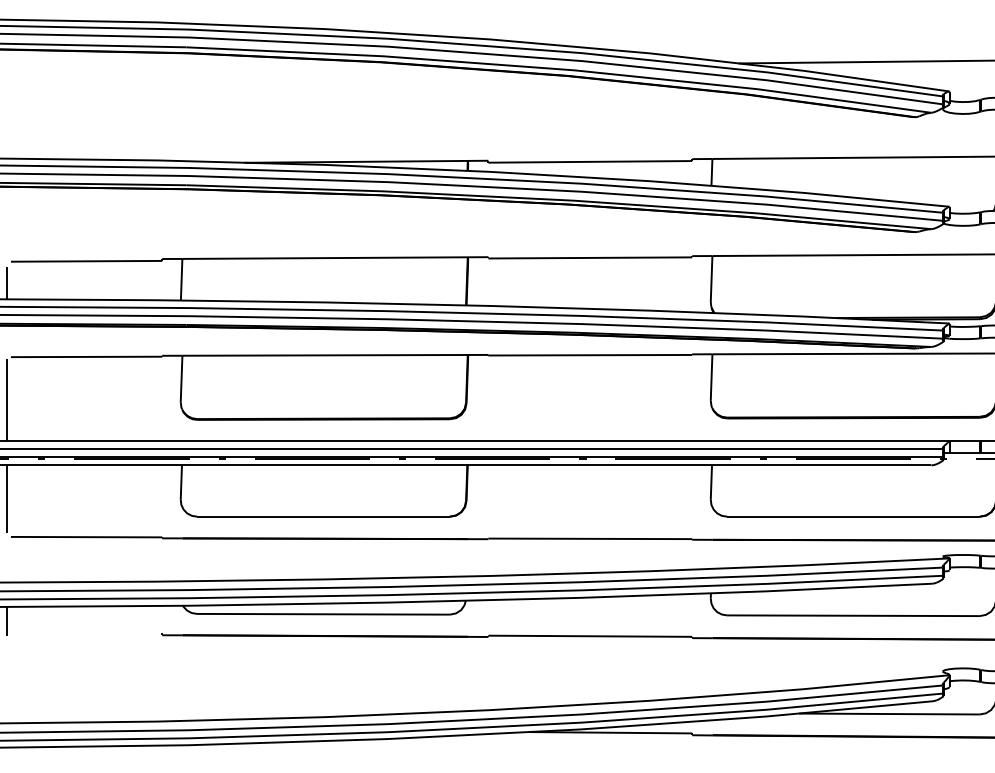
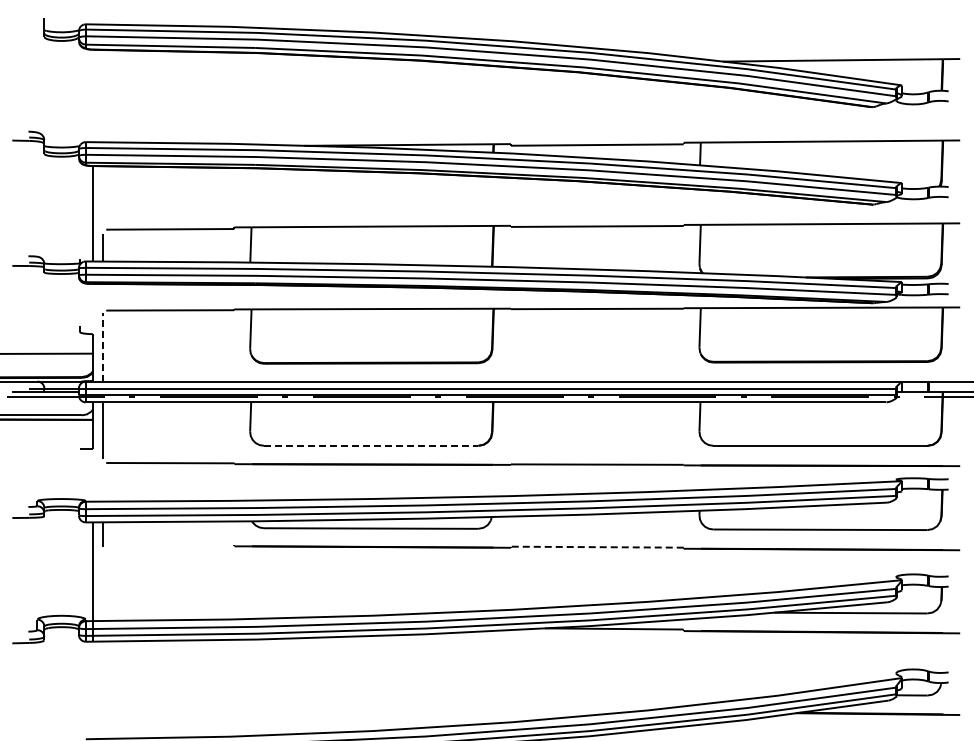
line: (6, 400) -> (102, 347), solid -> dashed
line: (323, 516) -> (371, 445), solid -> dashed
line: (589, 636) -> (596, 547), solid -> dashed

